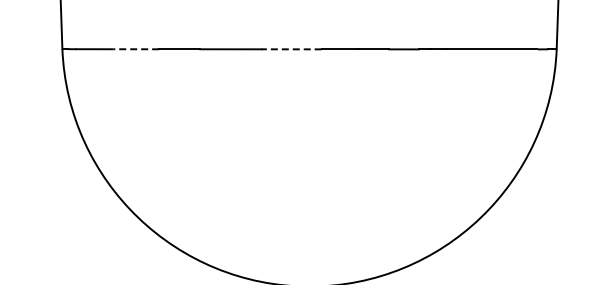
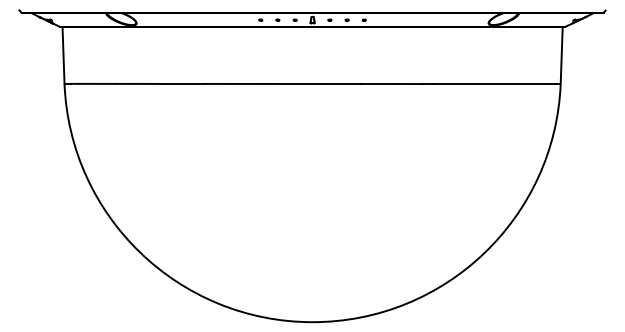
line: (136, 48) -> (138, 83), dashed -> solid
line: (291, 48) -> (294, 83), dashed -> solid

